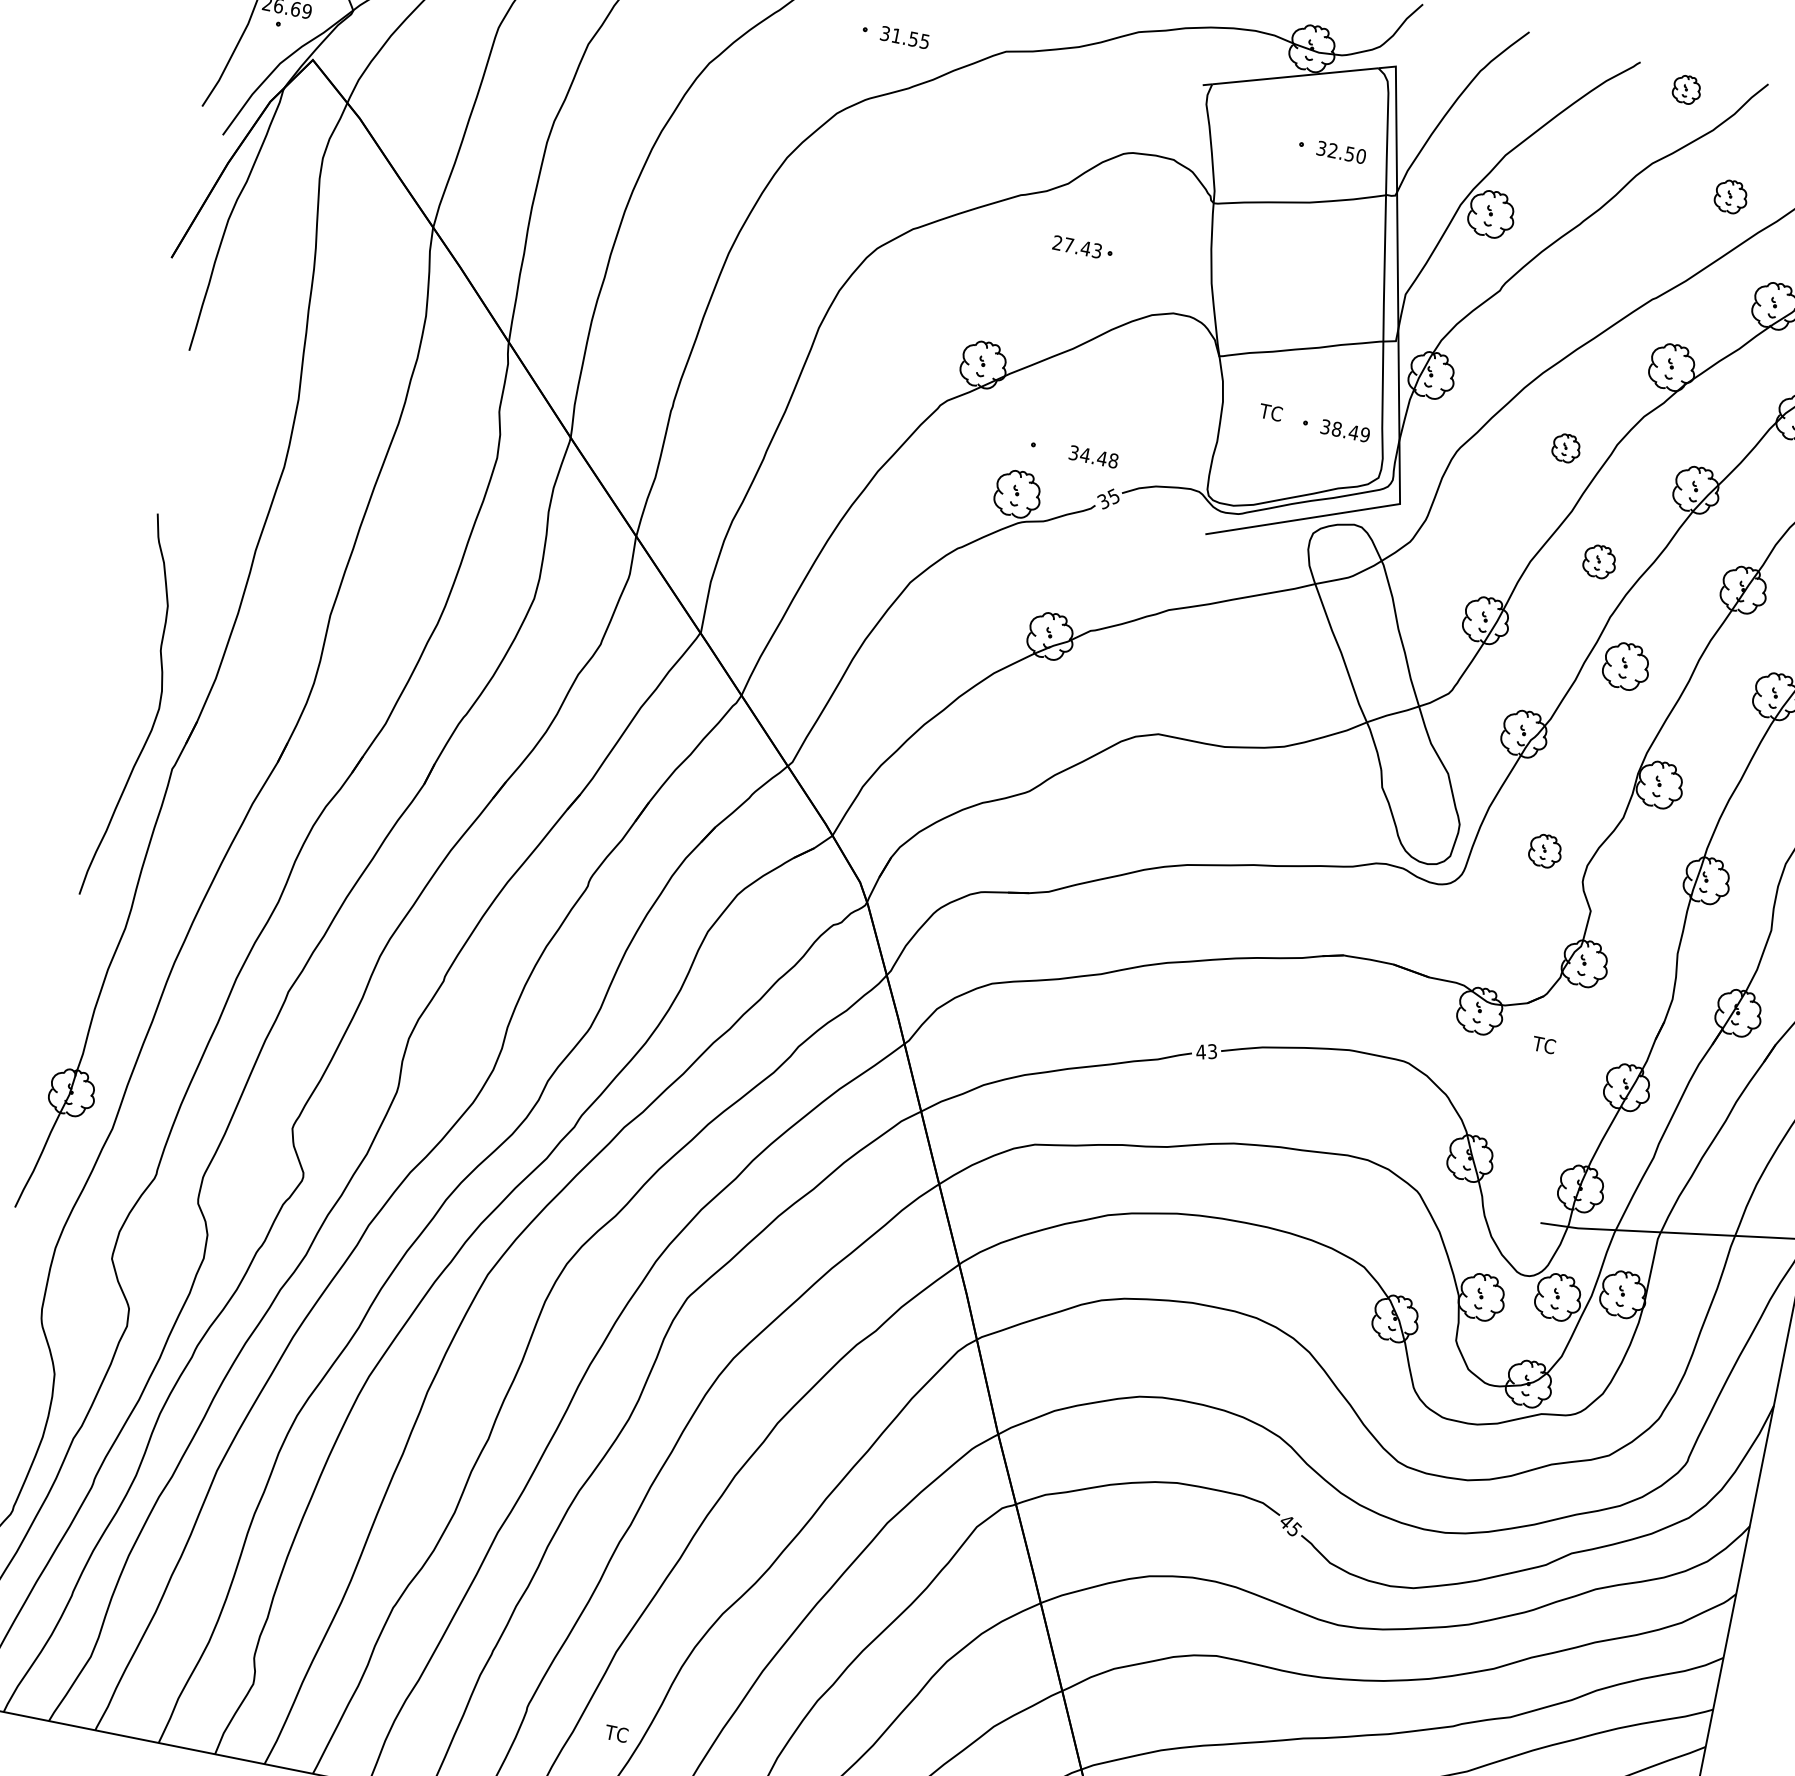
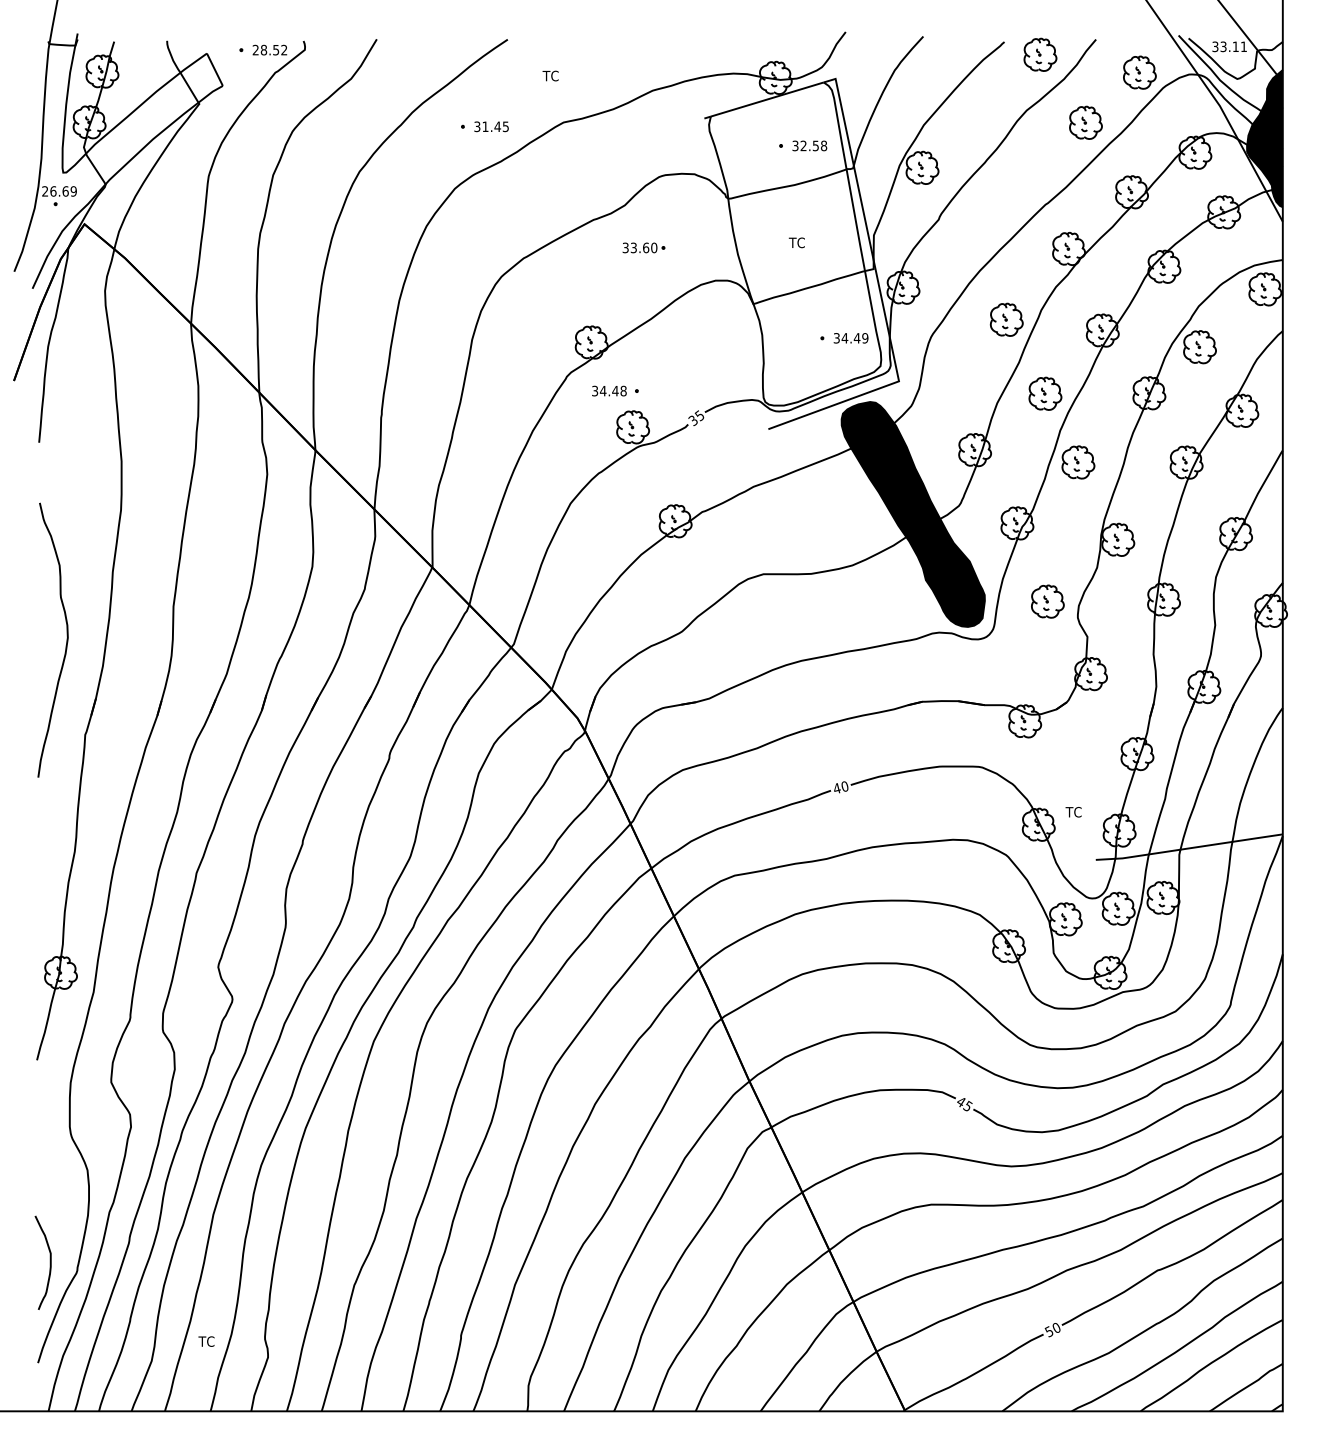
text: (913, 38) -> (497, 126), 31.55 -> 31.45
part: (1687, 89) -> (1040, 54), size x1.67
text: (1360, 155) -> (823, 145), 32.50 -> 32.58
part: (1730, 196) -> (1085, 122), size x1.43
text: (1076, 246) -> (639, 247), 27.43 -> 33.60
text: (1270, 411) -> (796, 242), moved
text: (1336, 429) -> (844, 338), 38.49 -> 34.49
part: (1566, 448) -> (1006, 319), size x1.67
text: (1094, 456) -> (609, 390), moved
part: (1600, 561) -> (1045, 393), size x1.43
fill: (1381, 692) -> (912, 514), added
curve: (156, 710) -> (66, 639), moved
part: (1545, 850) -> (1047, 601), size x1.43
text: (1543, 1045) -> (1073, 812), moved
text: (1211, 1051) -> (844, 786), 43 -> 40
text: (616, 1733) -> (206, 1341), moved

